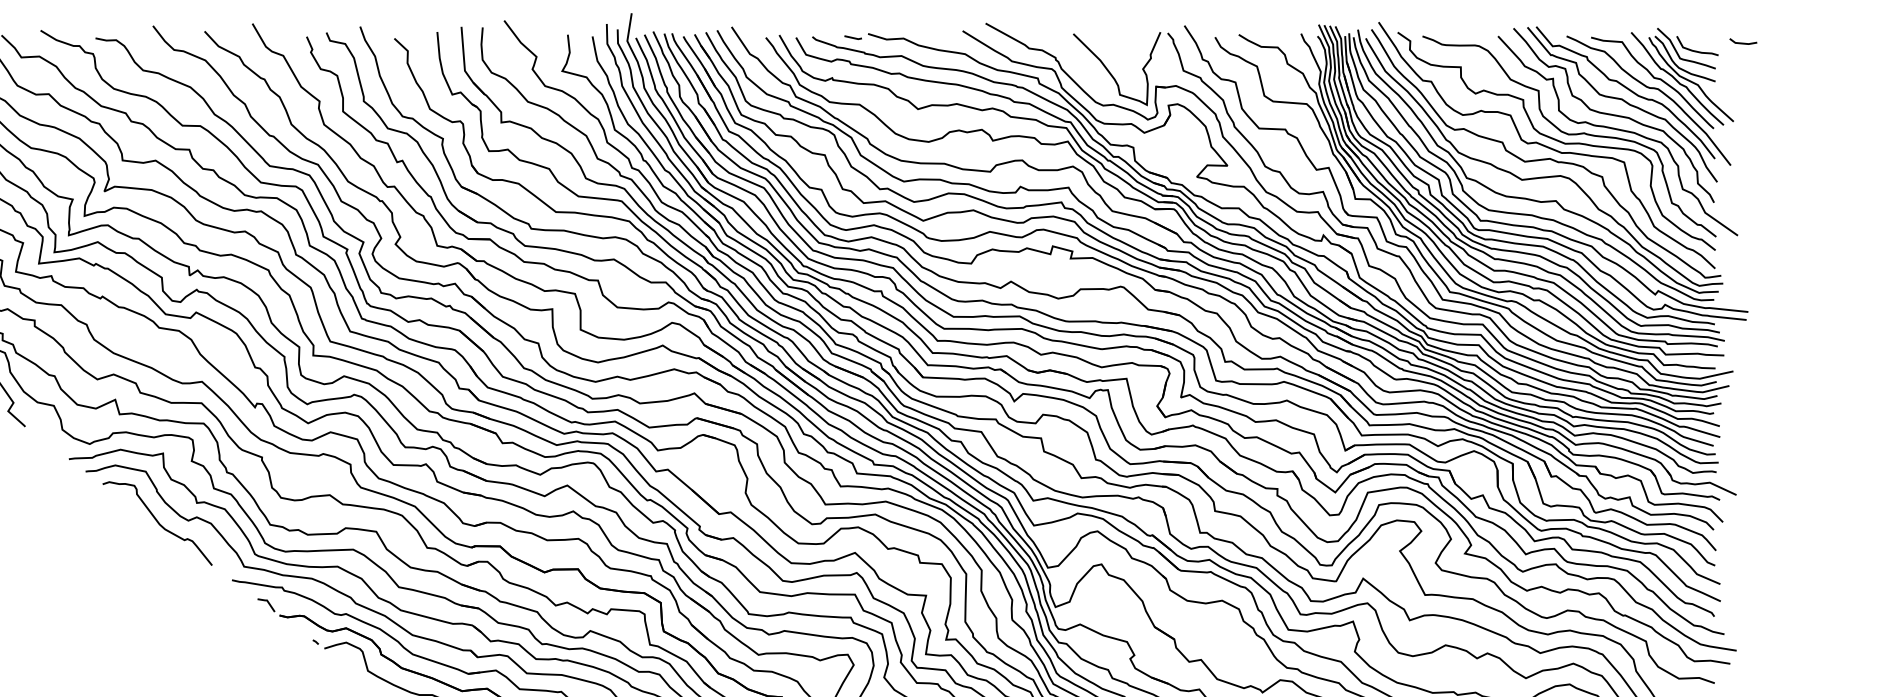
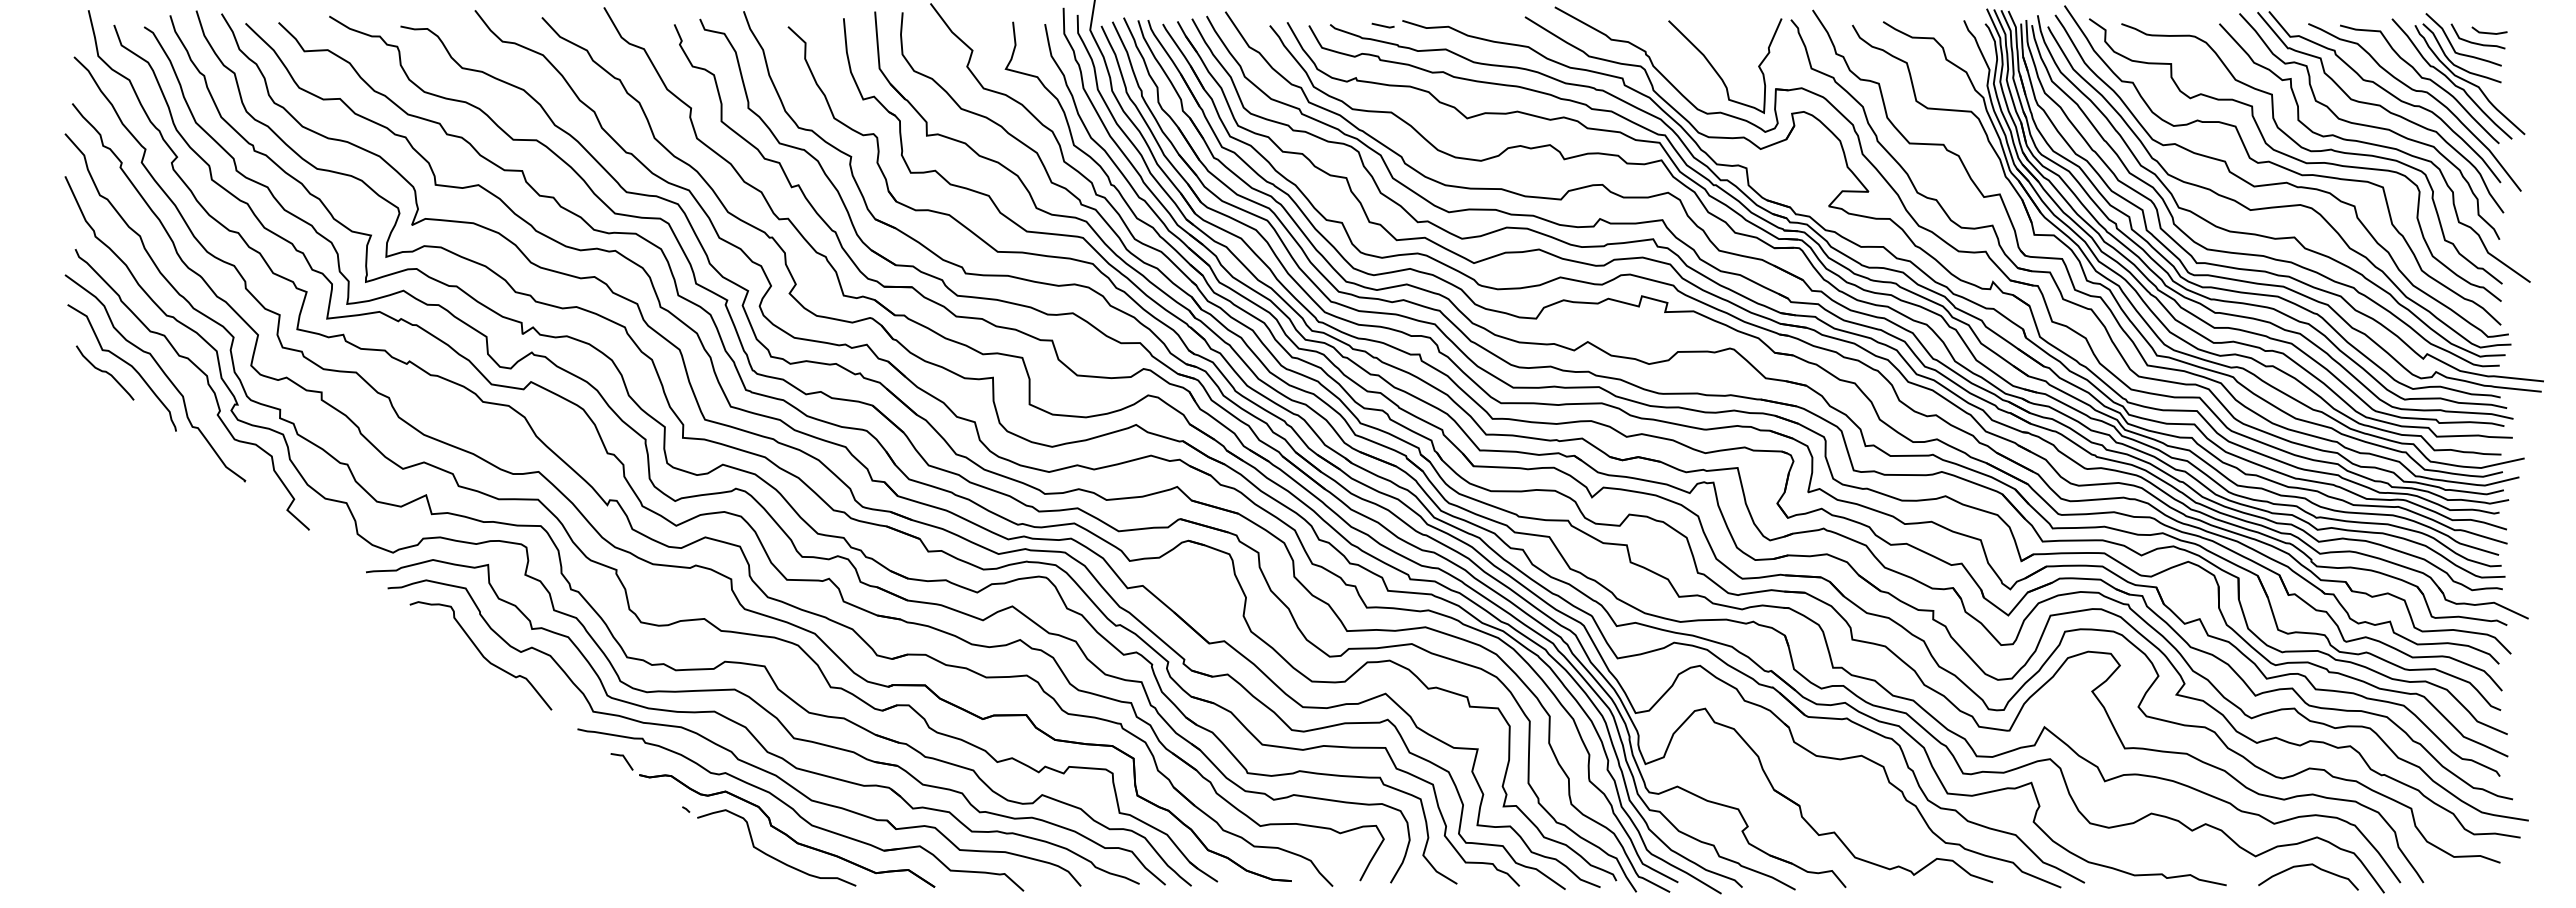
line: (1743, 42) -> (2489, 32), moved

